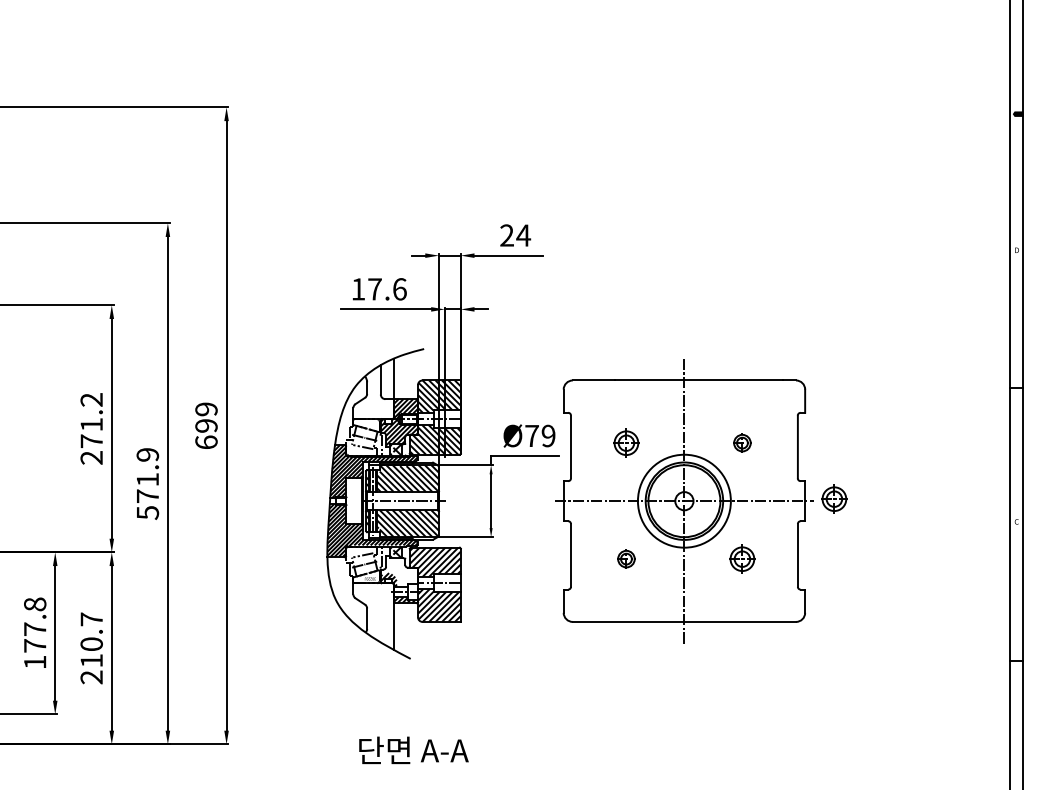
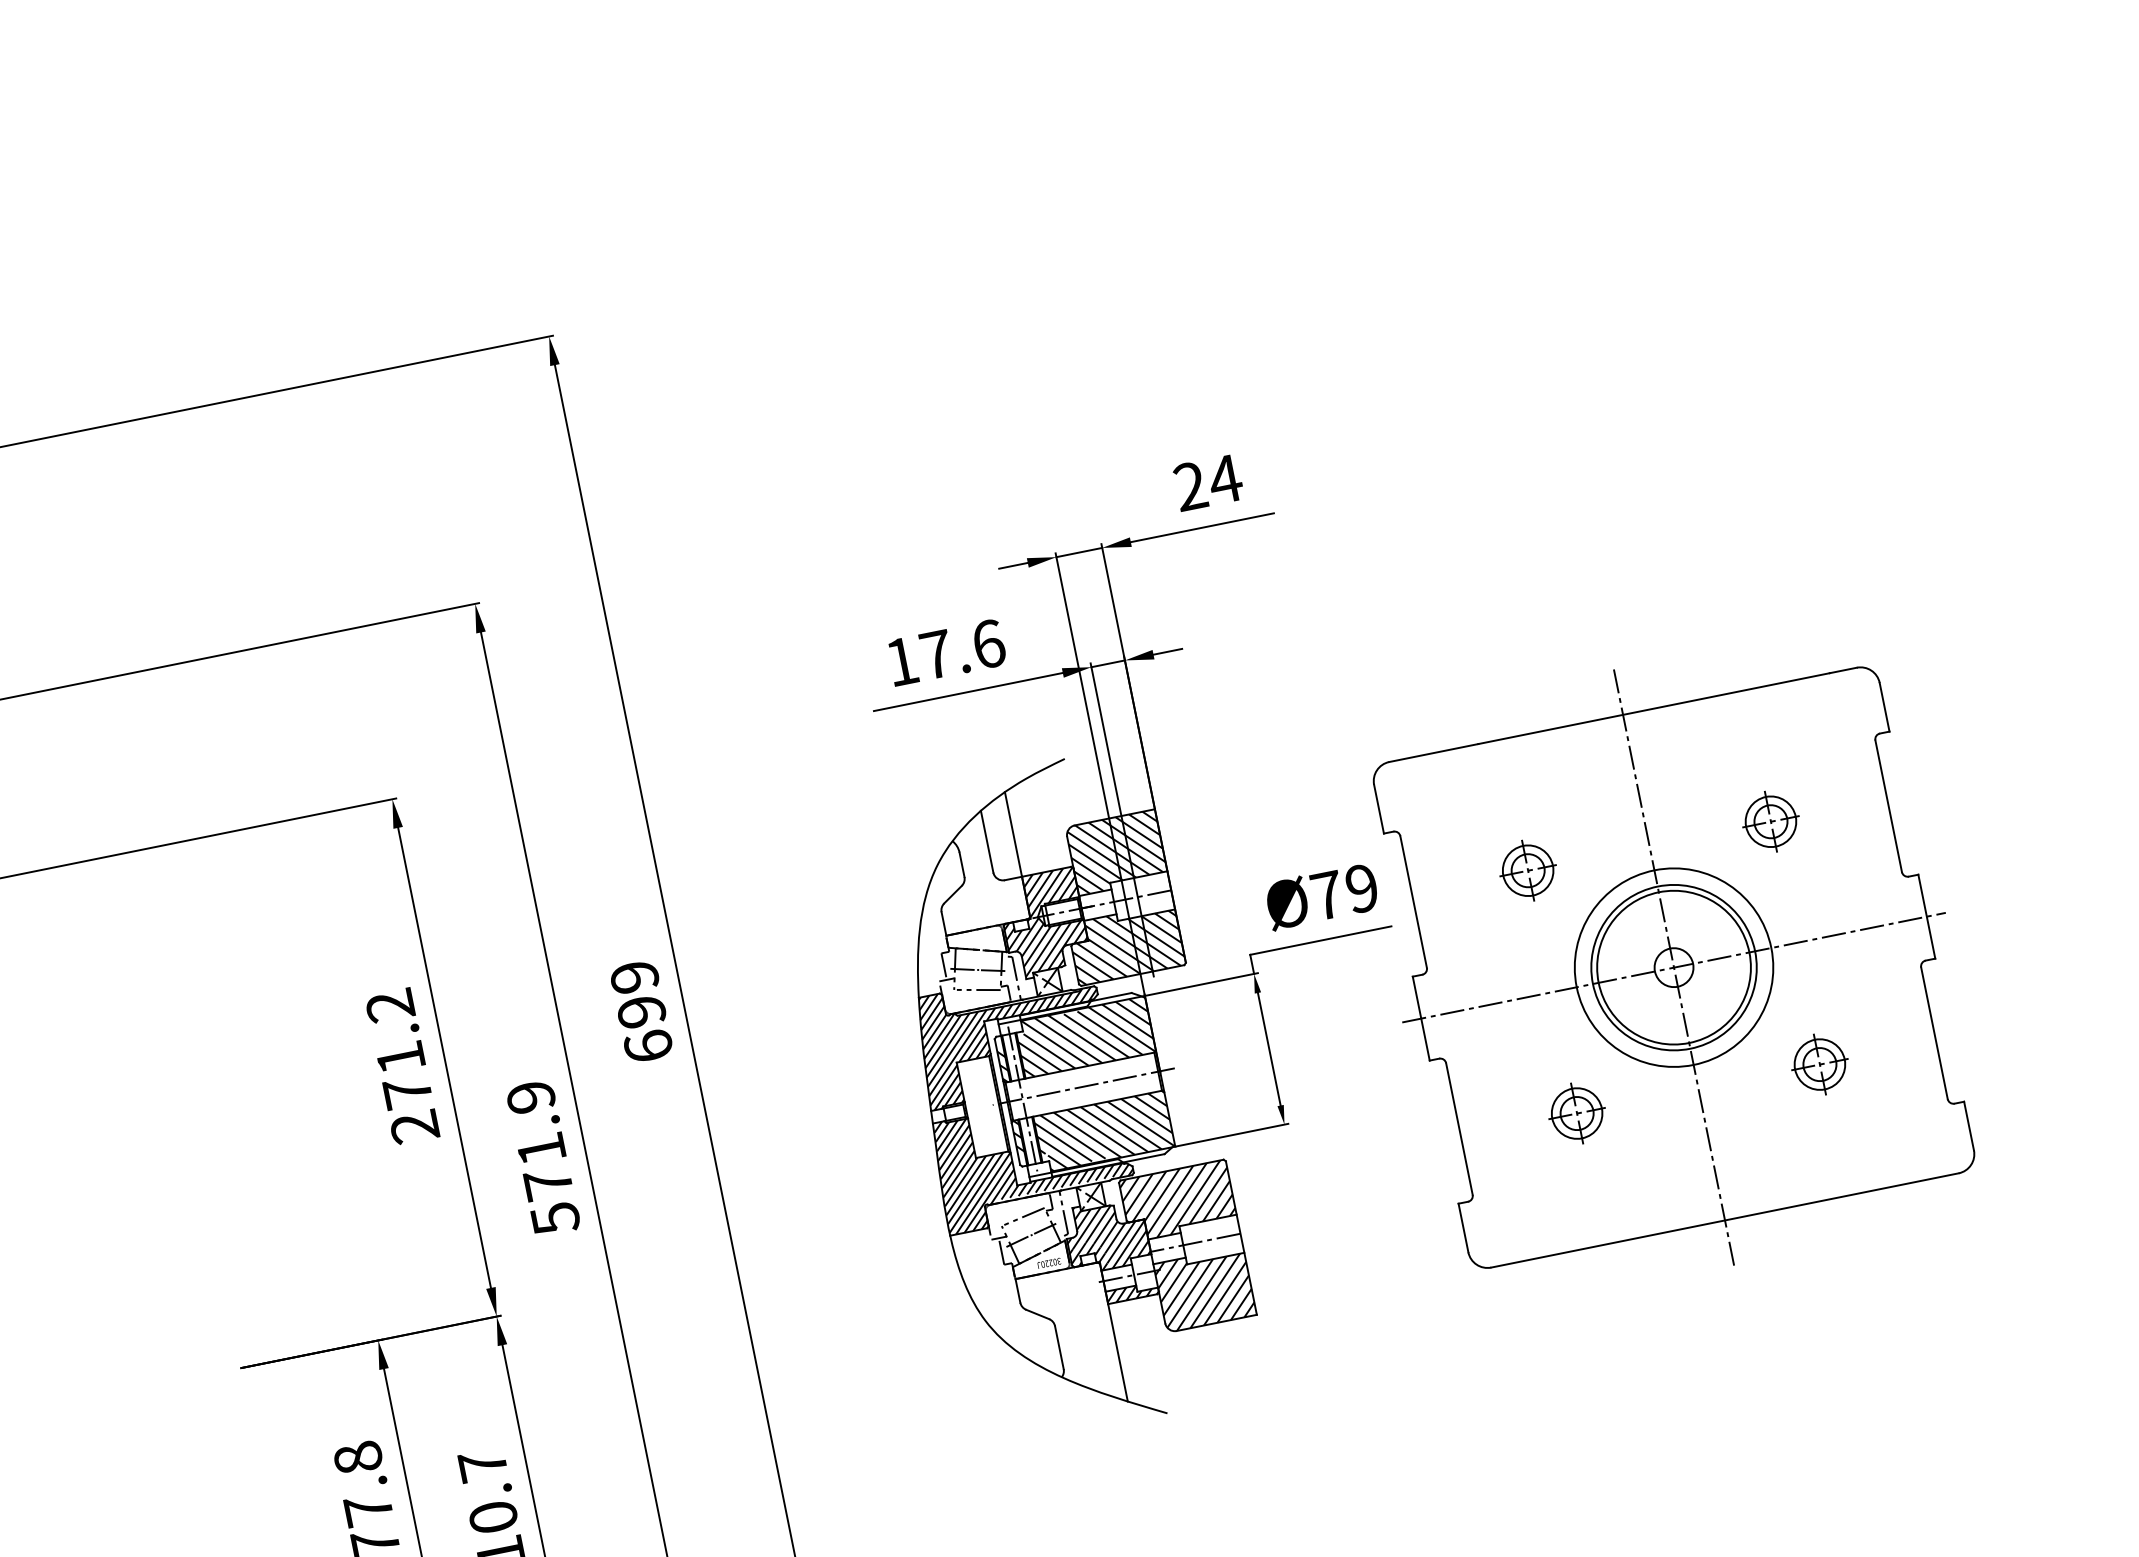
part: (742, 442) -> (1770, 820), size x1.43
part: (834, 498) -> (1987, 898), removed
part: (626, 558) -> (1576, 1112), size x1.43
hatch: (399, 571) -> (1107, 1235), added

